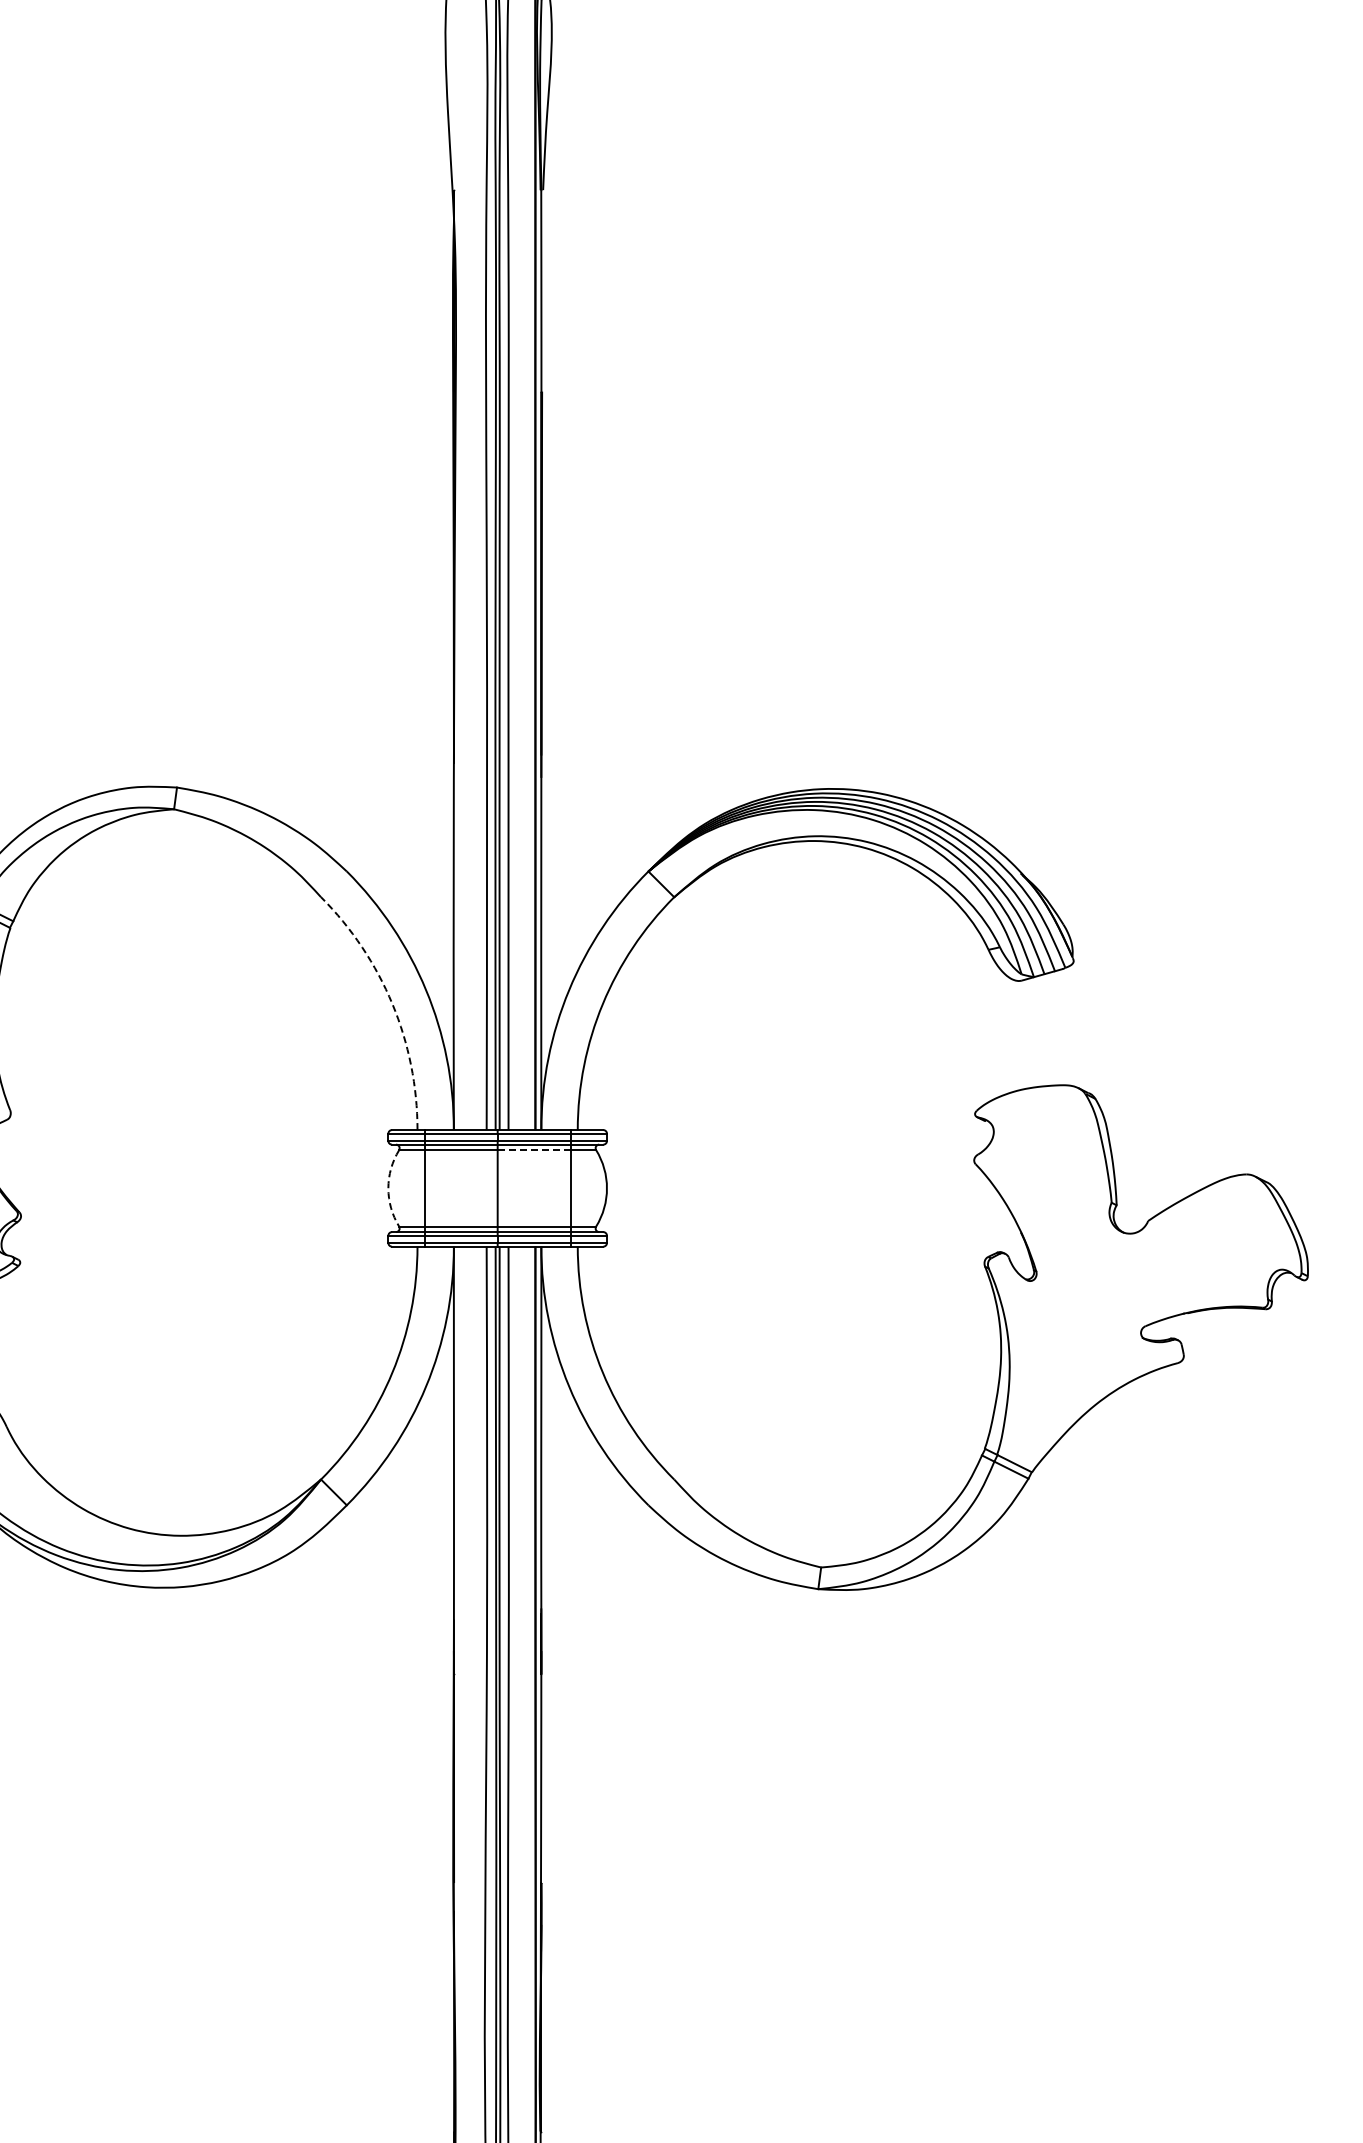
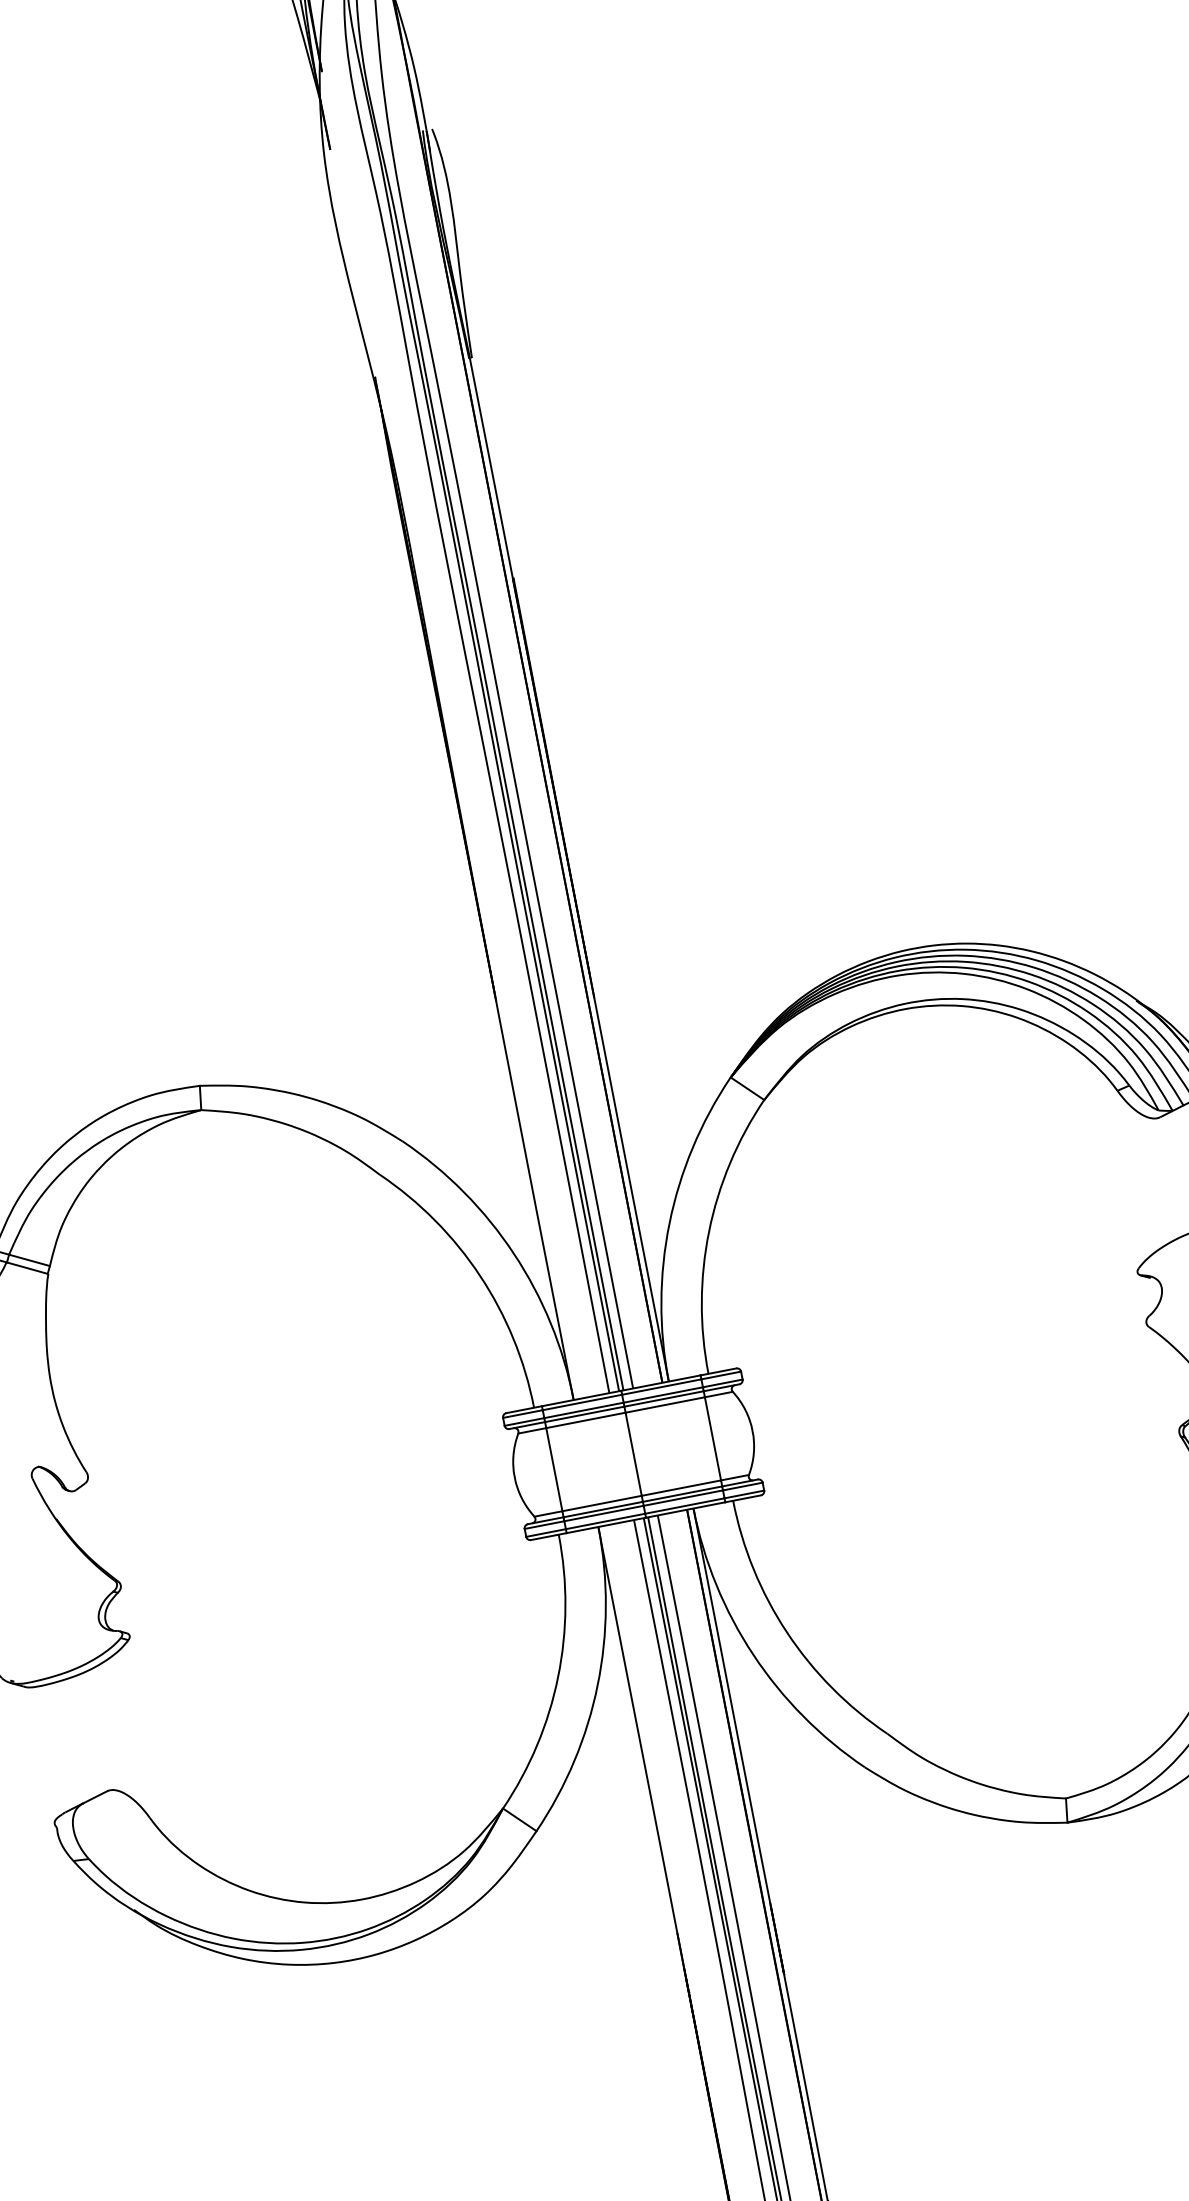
arc: (392, 1004) -> (480, 1276), dashed -> solid
line: (533, 1150) -> (664, 1405), dashed -> solid
arc: (388, 1188) -> (514, 1477), dashed -> solid

